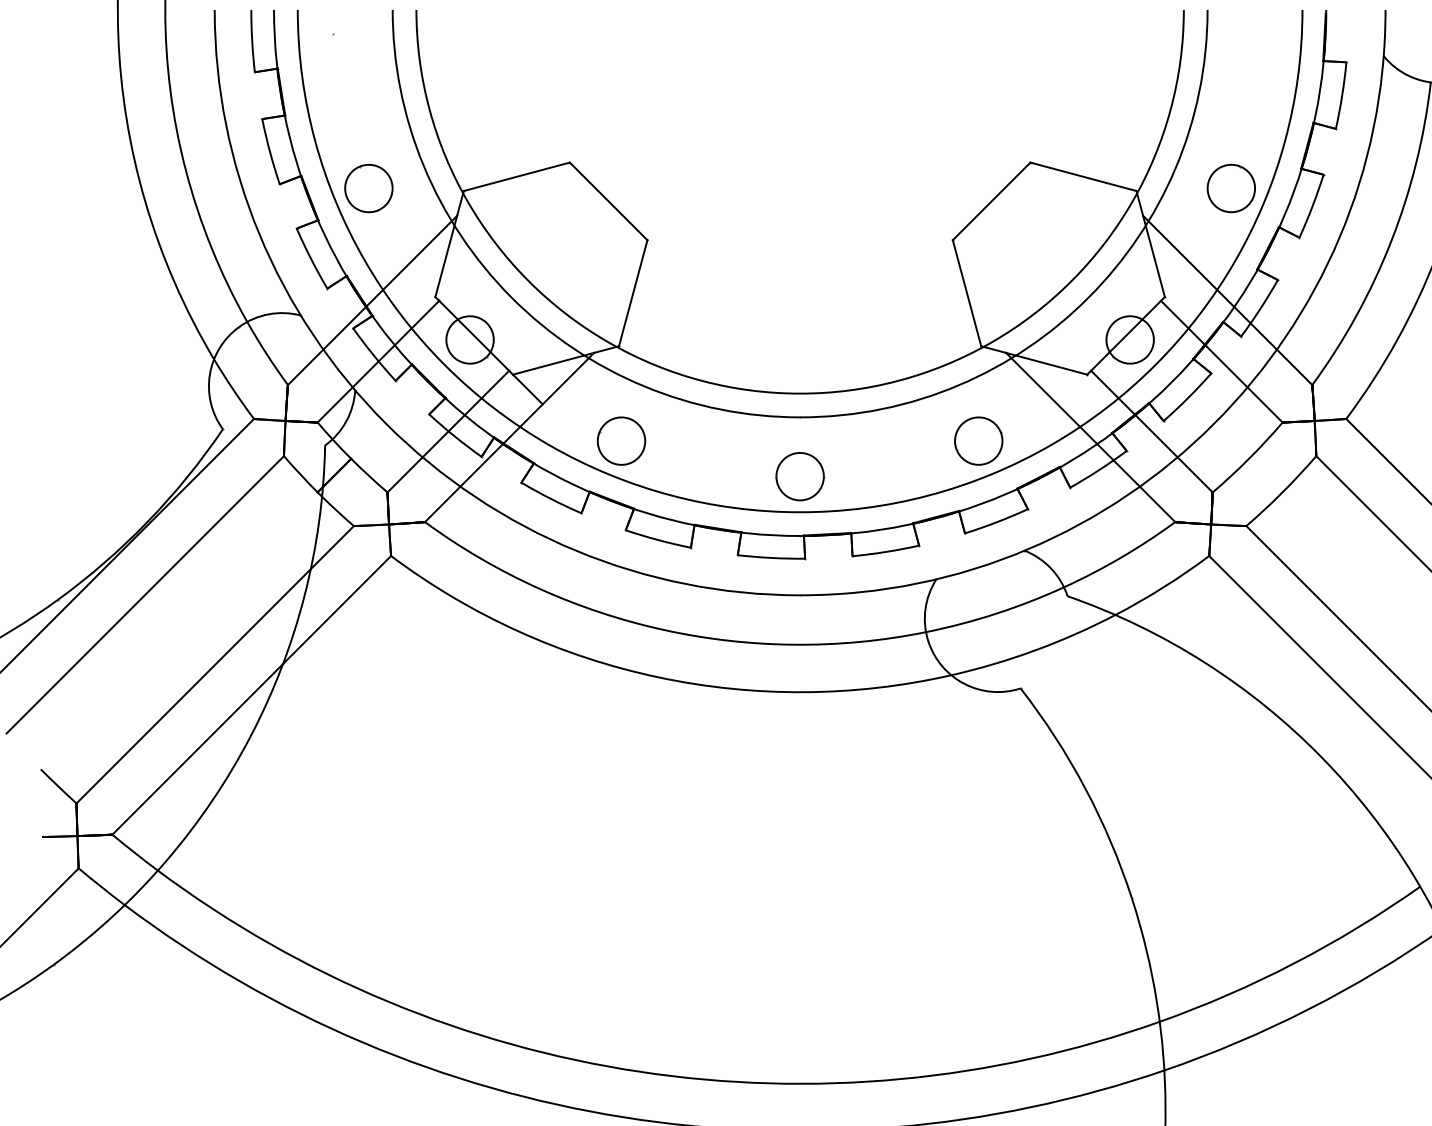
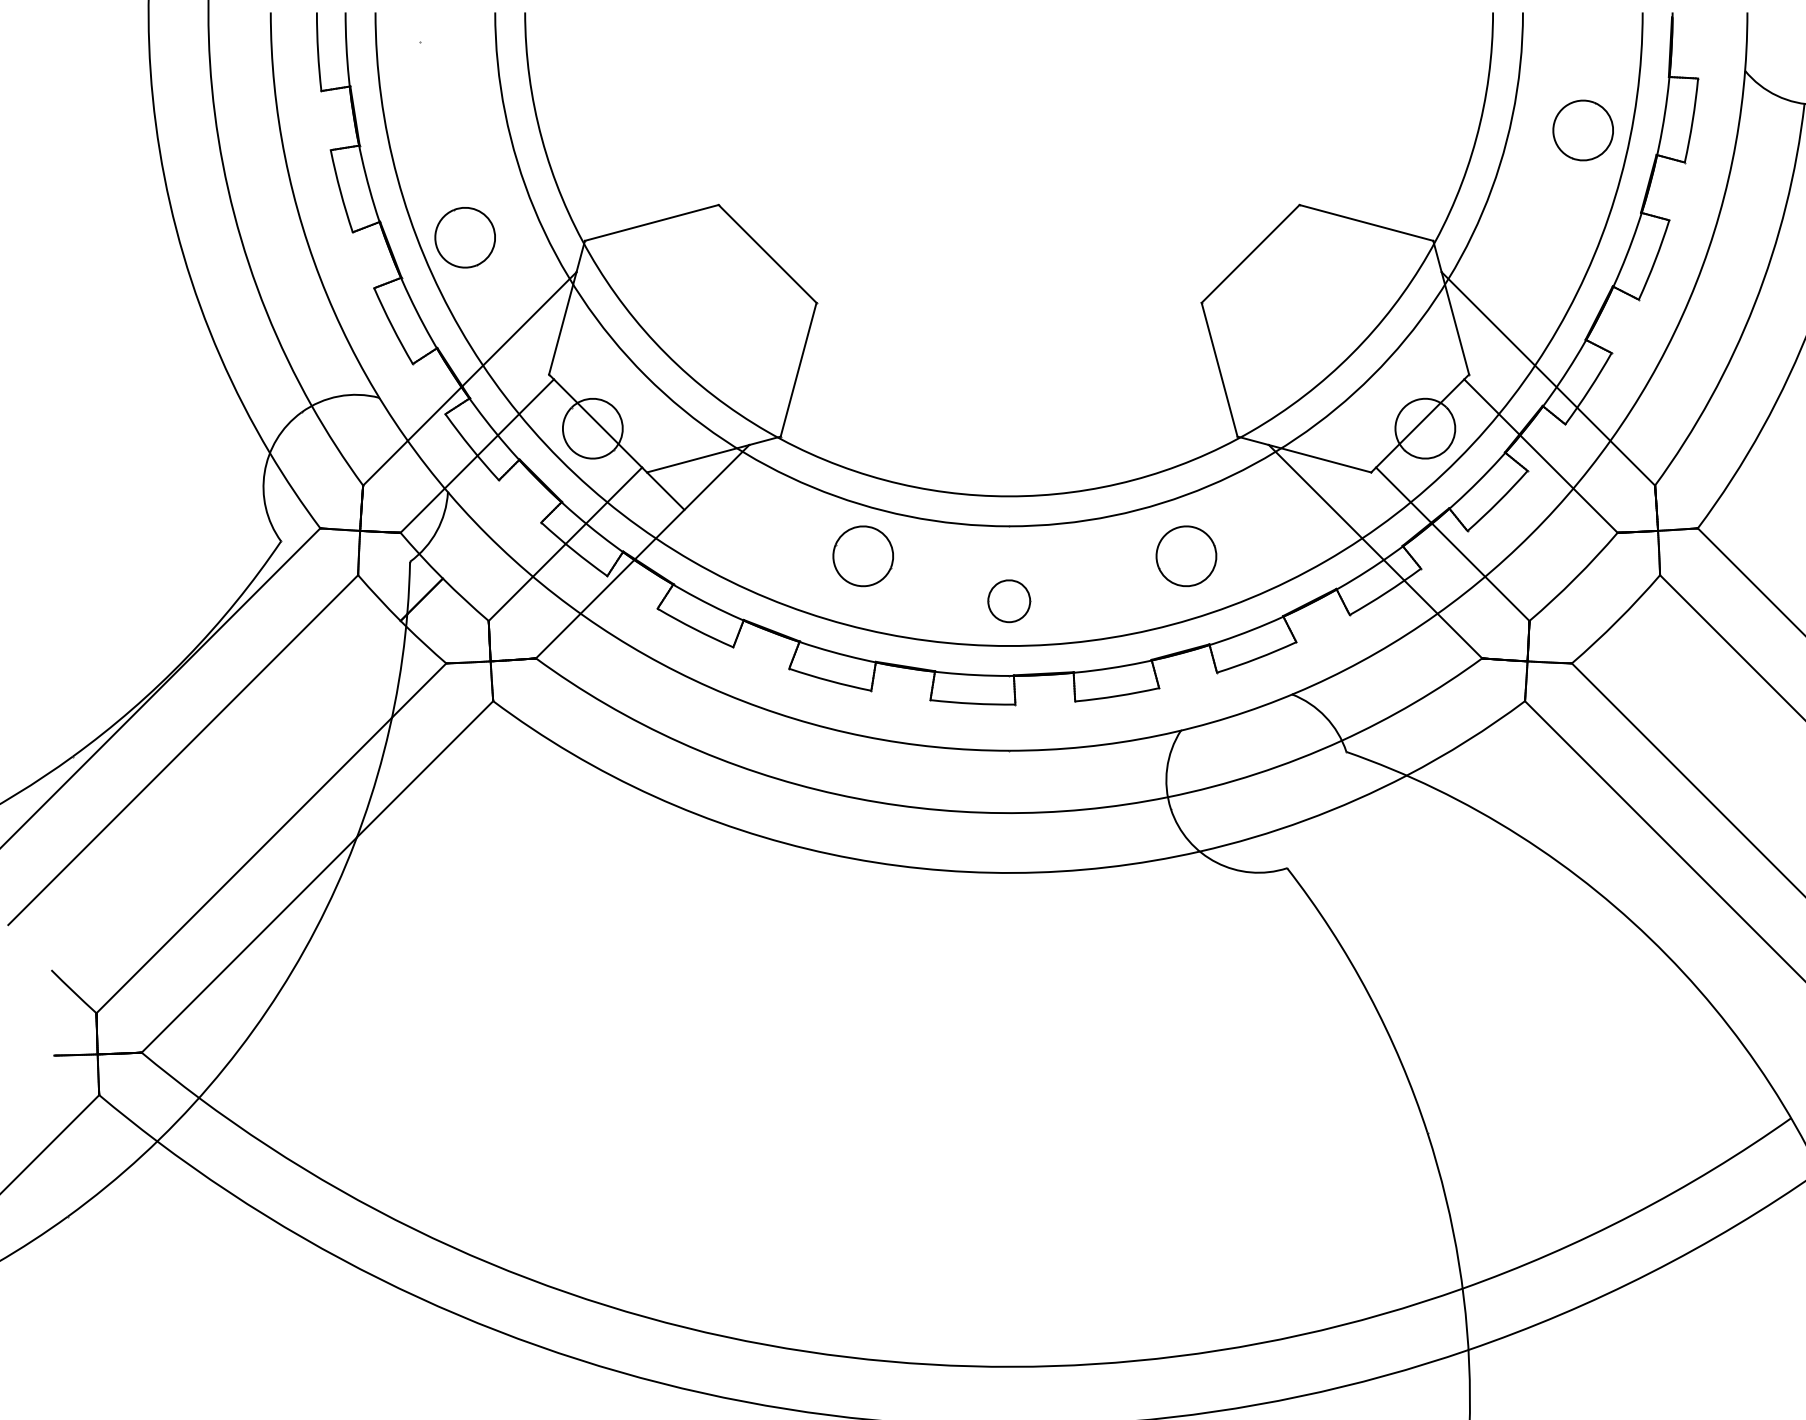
part: (1230, 188) -> (1582, 130), moved
part: (621, 440) -> (863, 555), moved
part: (978, 440) -> (1186, 555), moved
part: (800, 476) -> (1009, 600), size x0.7

